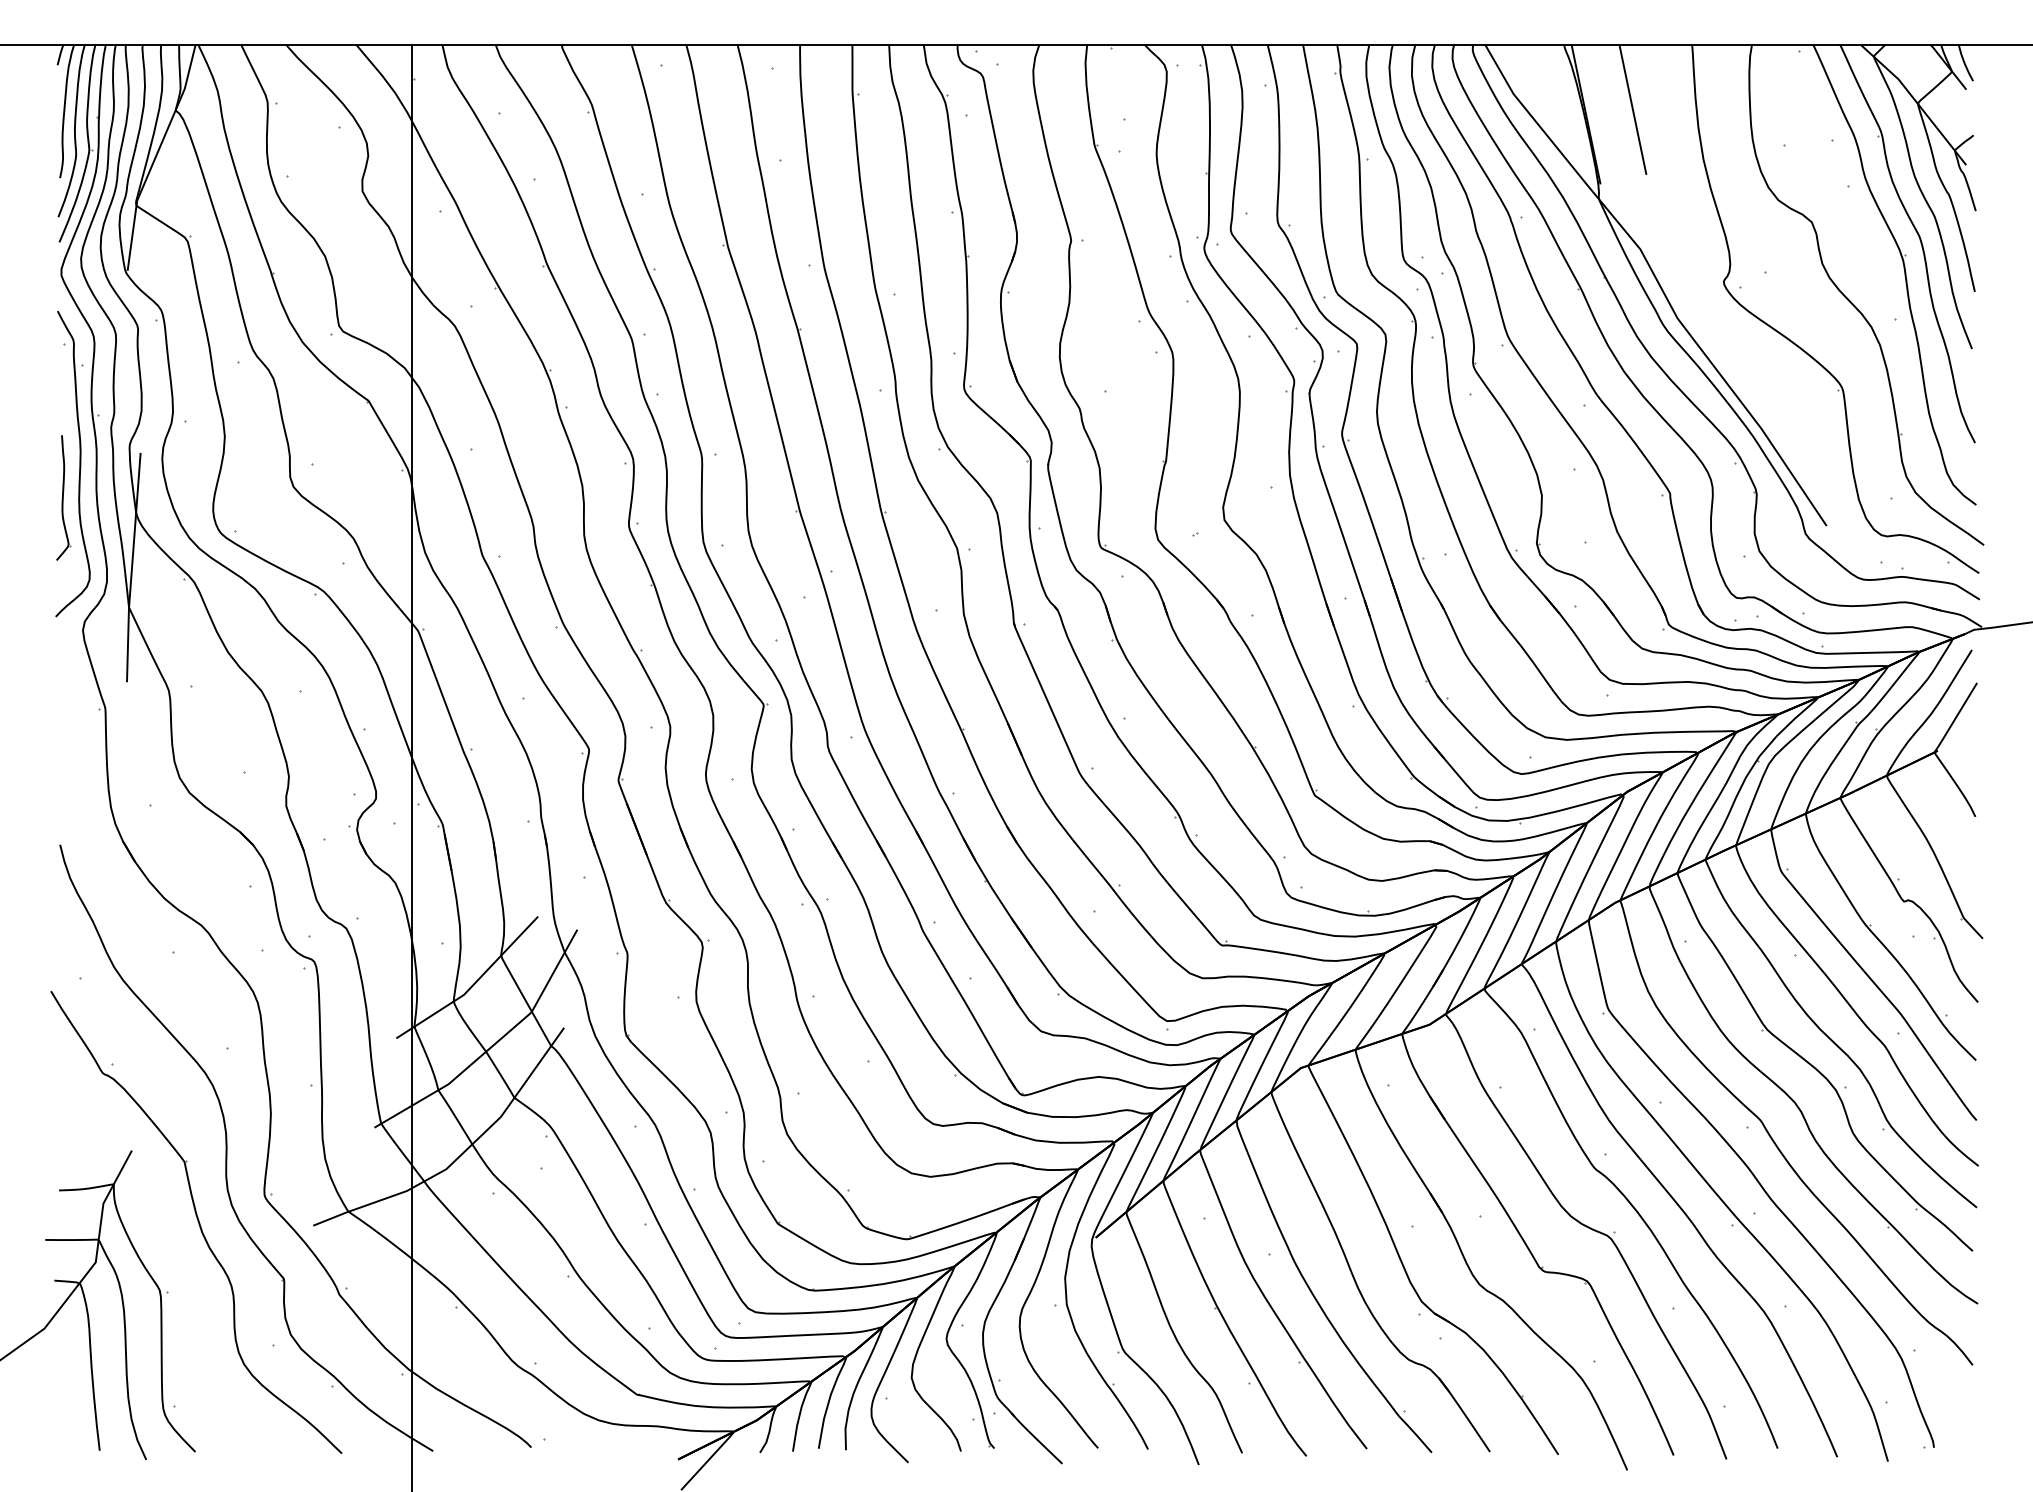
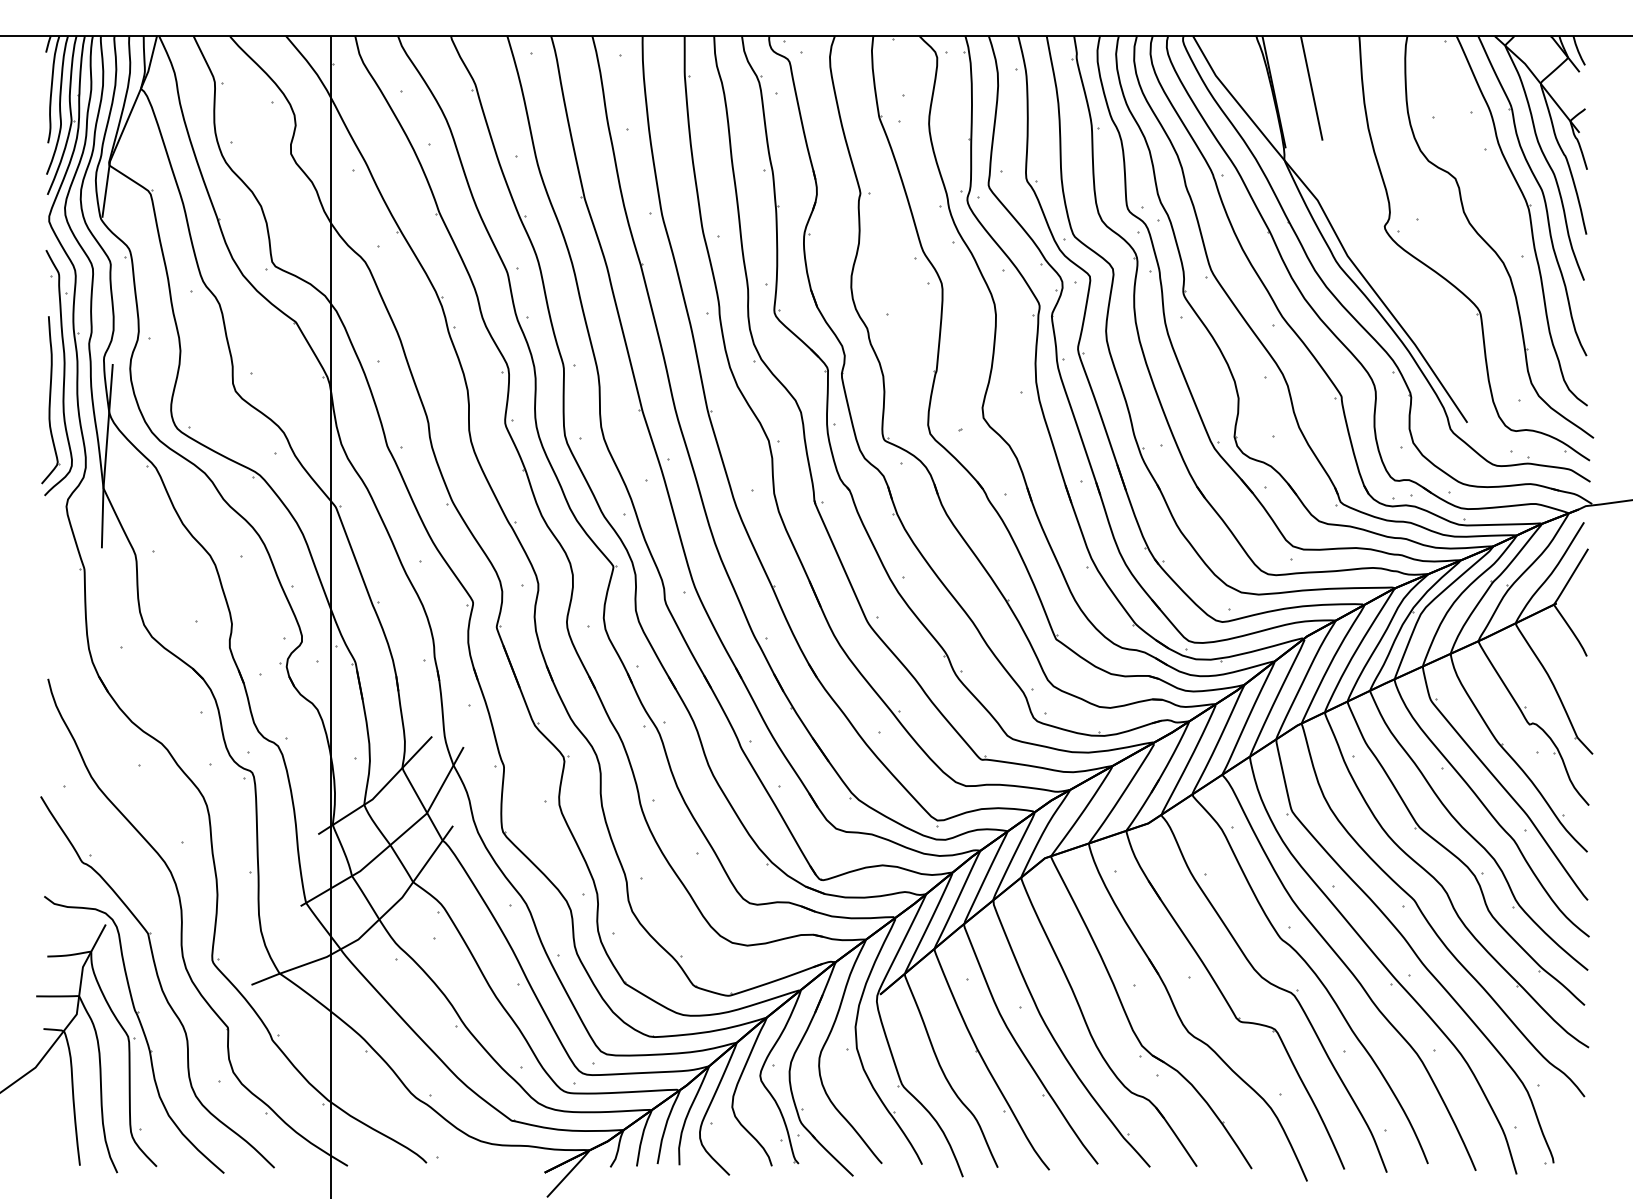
part: (63, 497) -> (50, 399), size x1.67
part: (177, 1283) -> (142, 1031), added

